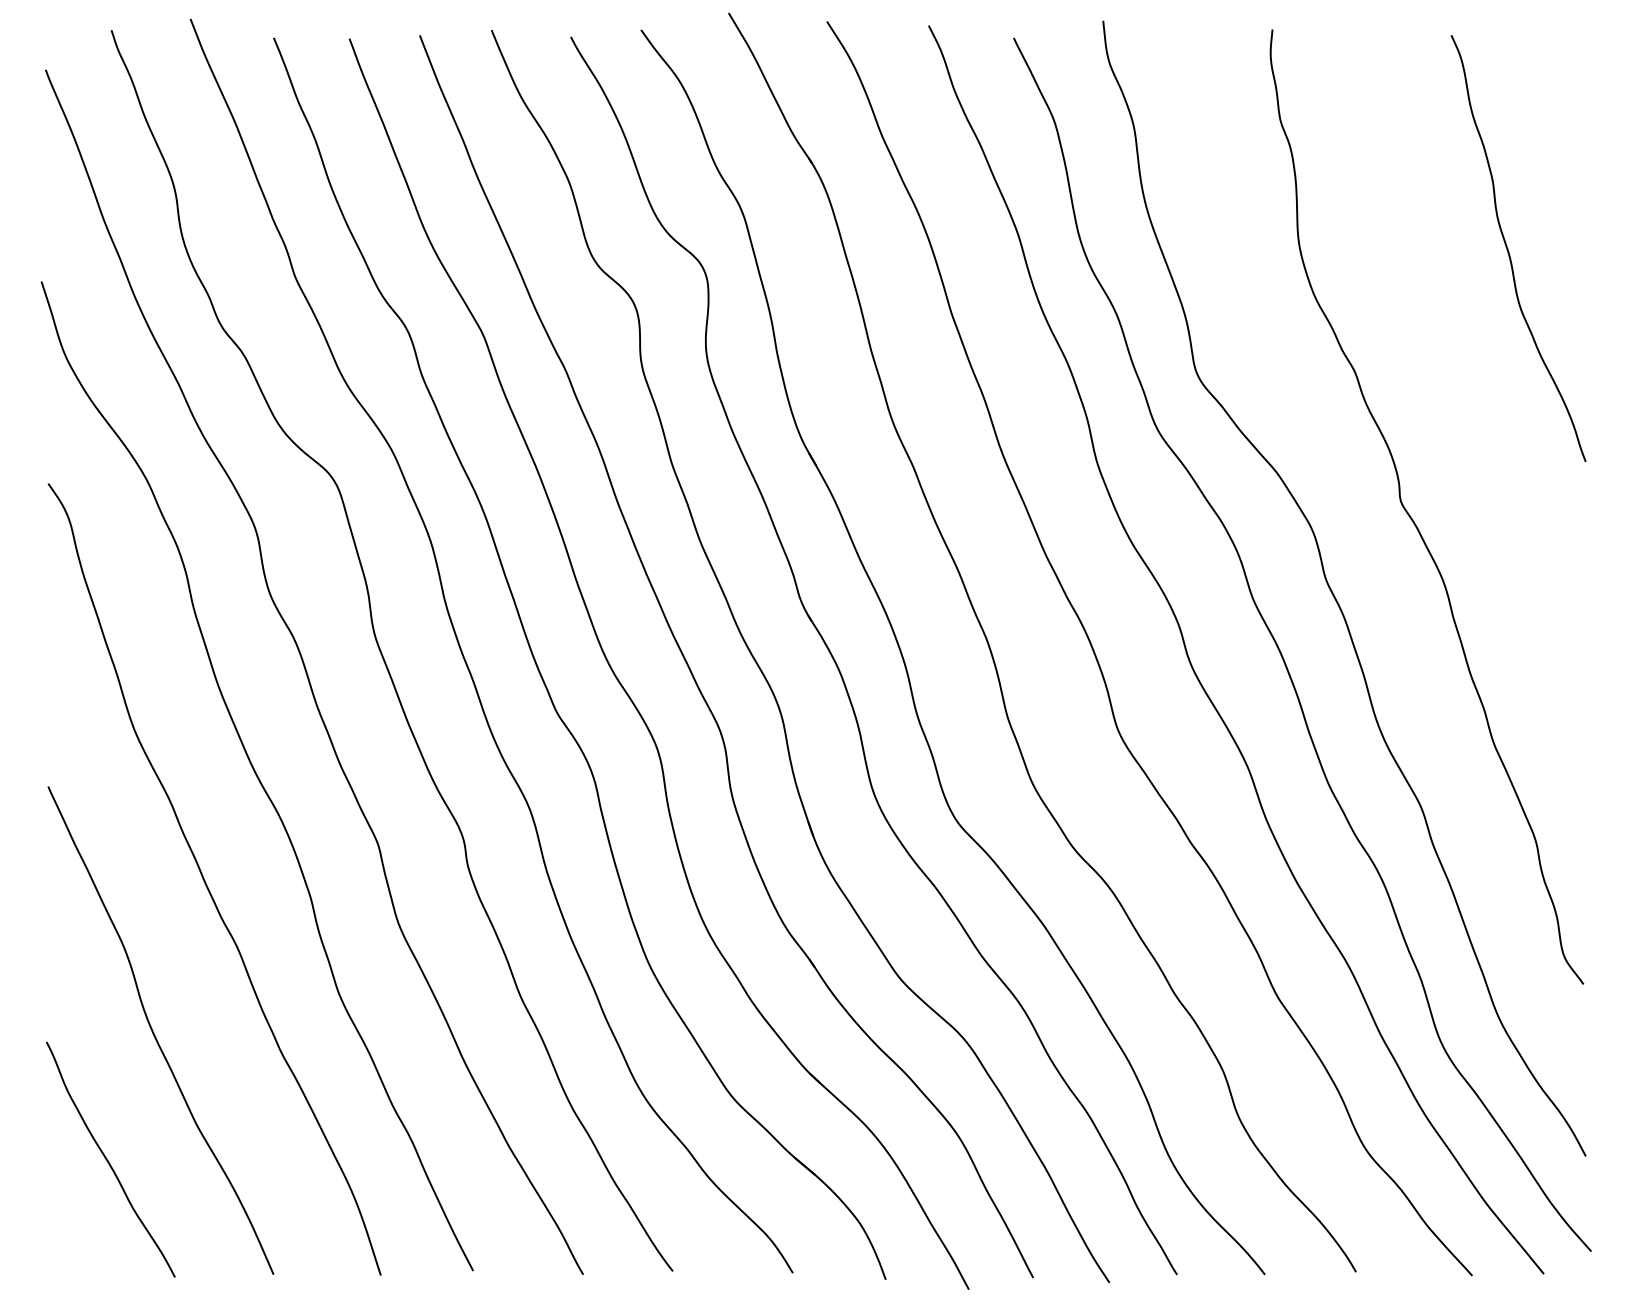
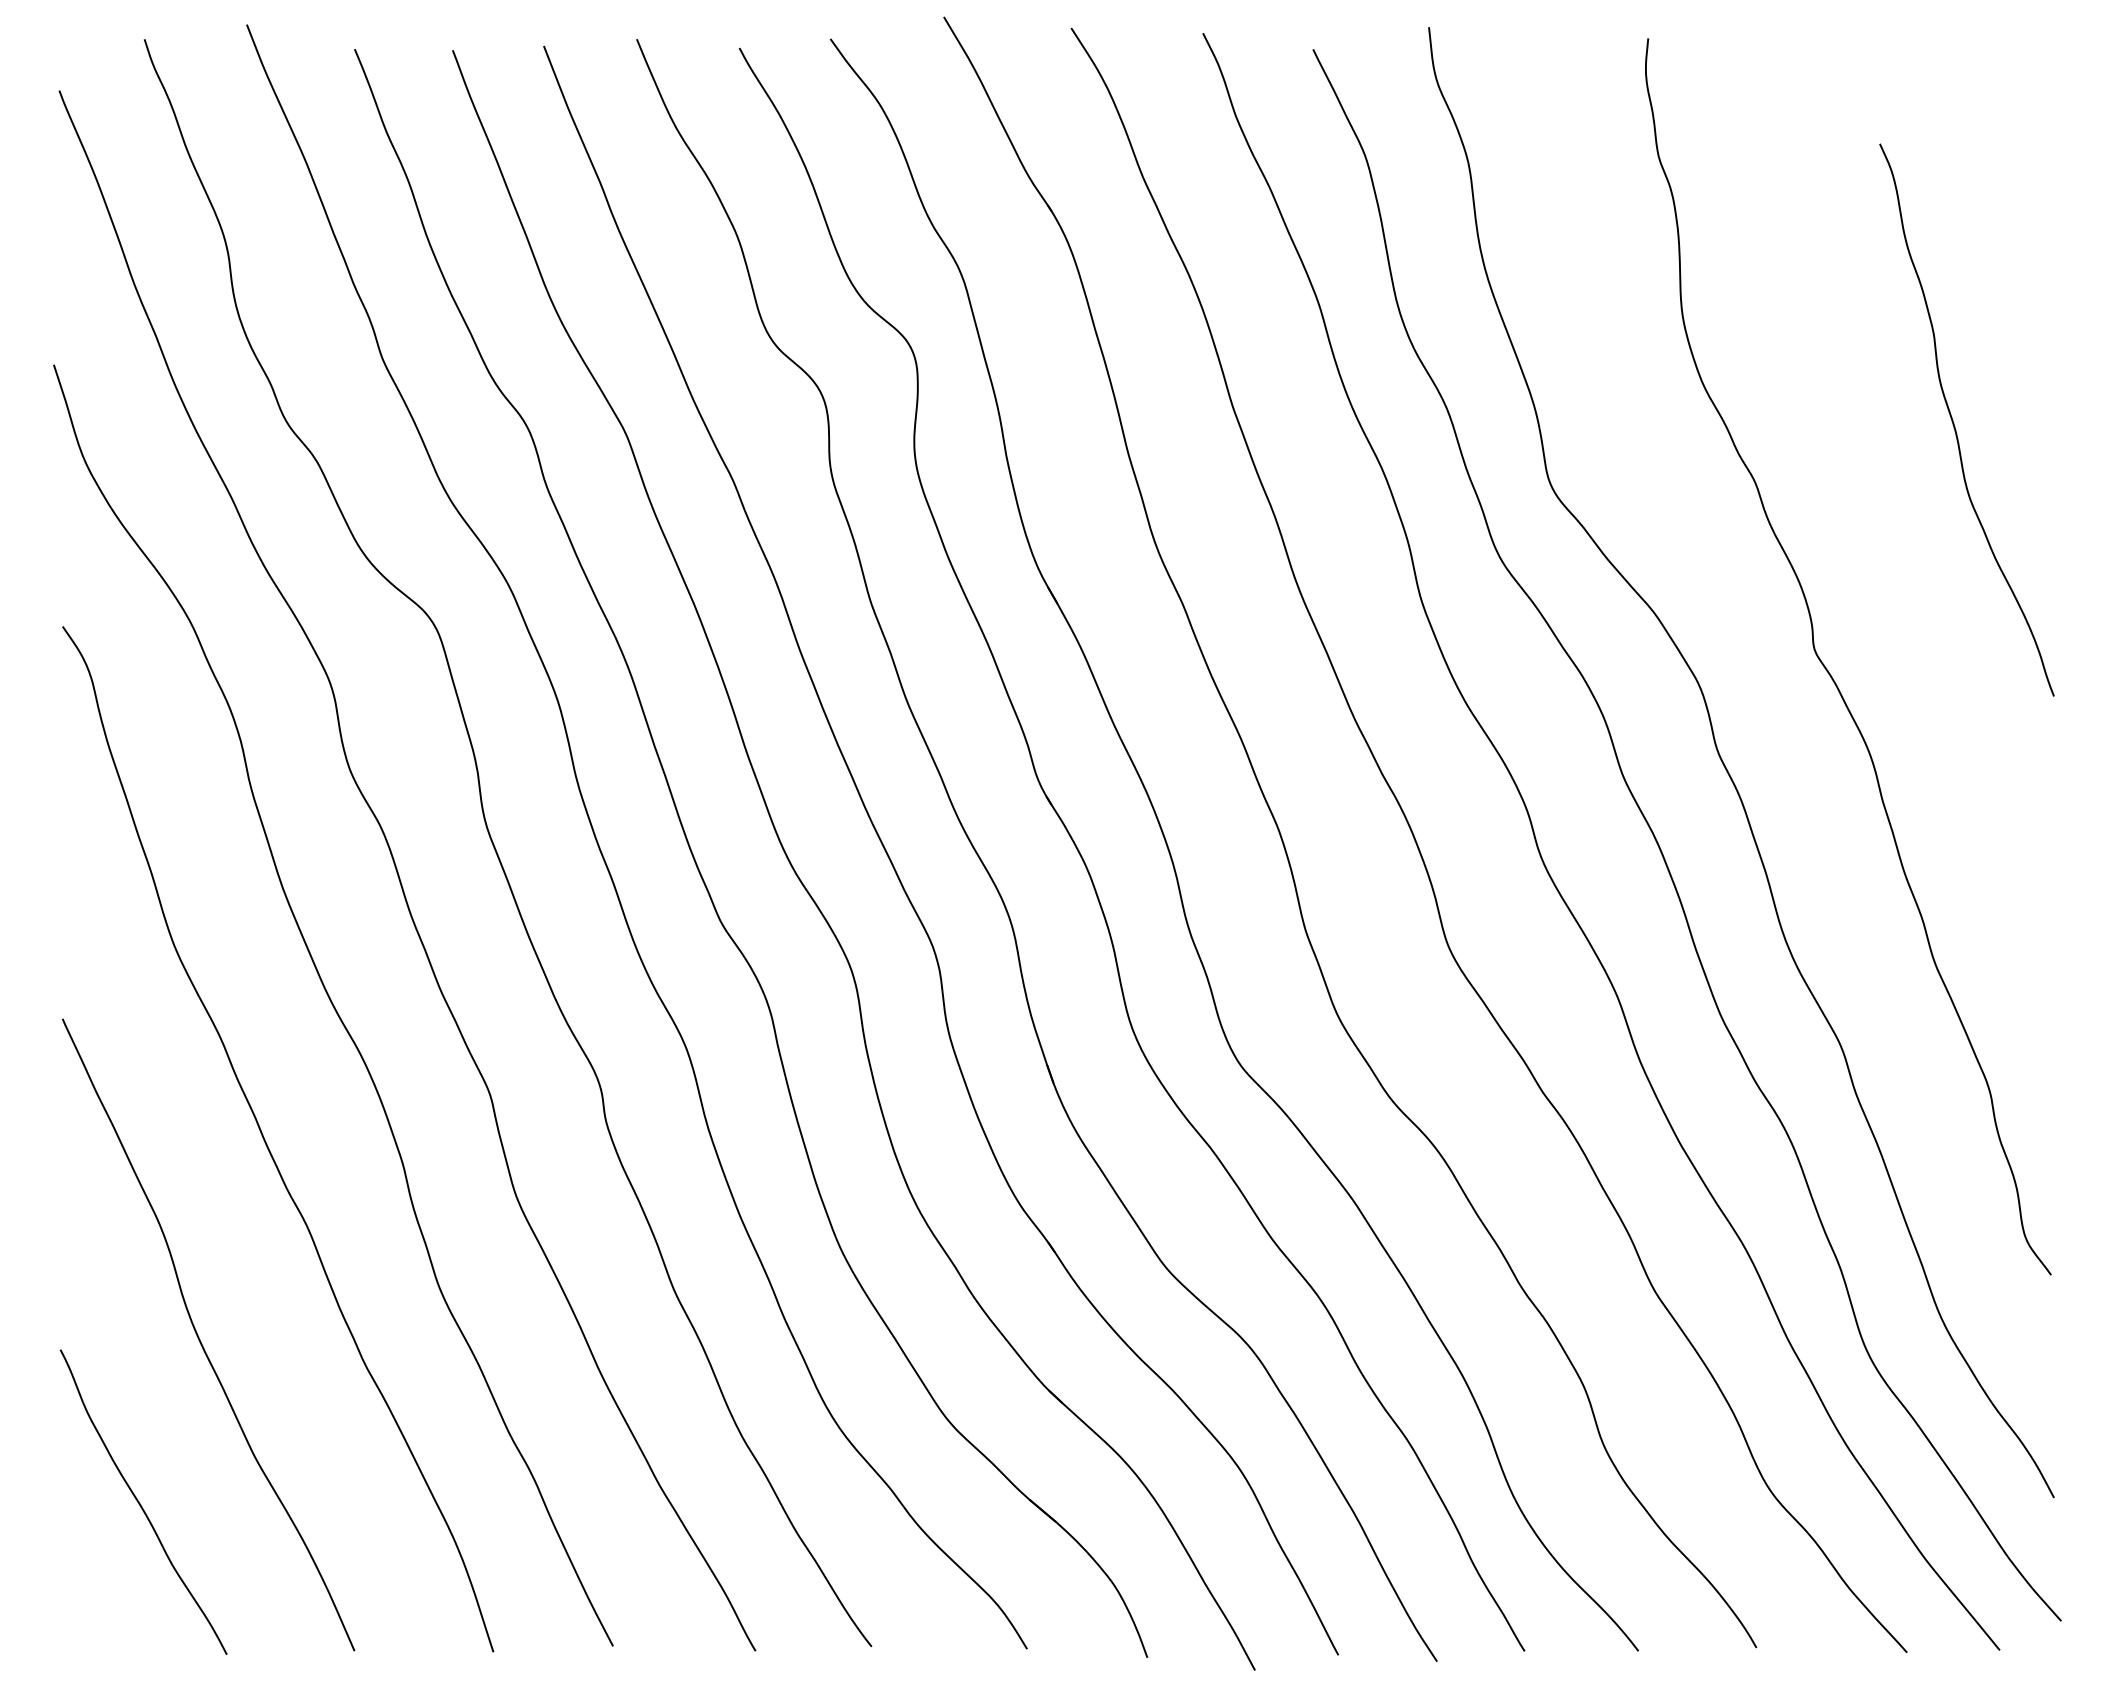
curve: (1508, 251) -> (1954, 423), moved

